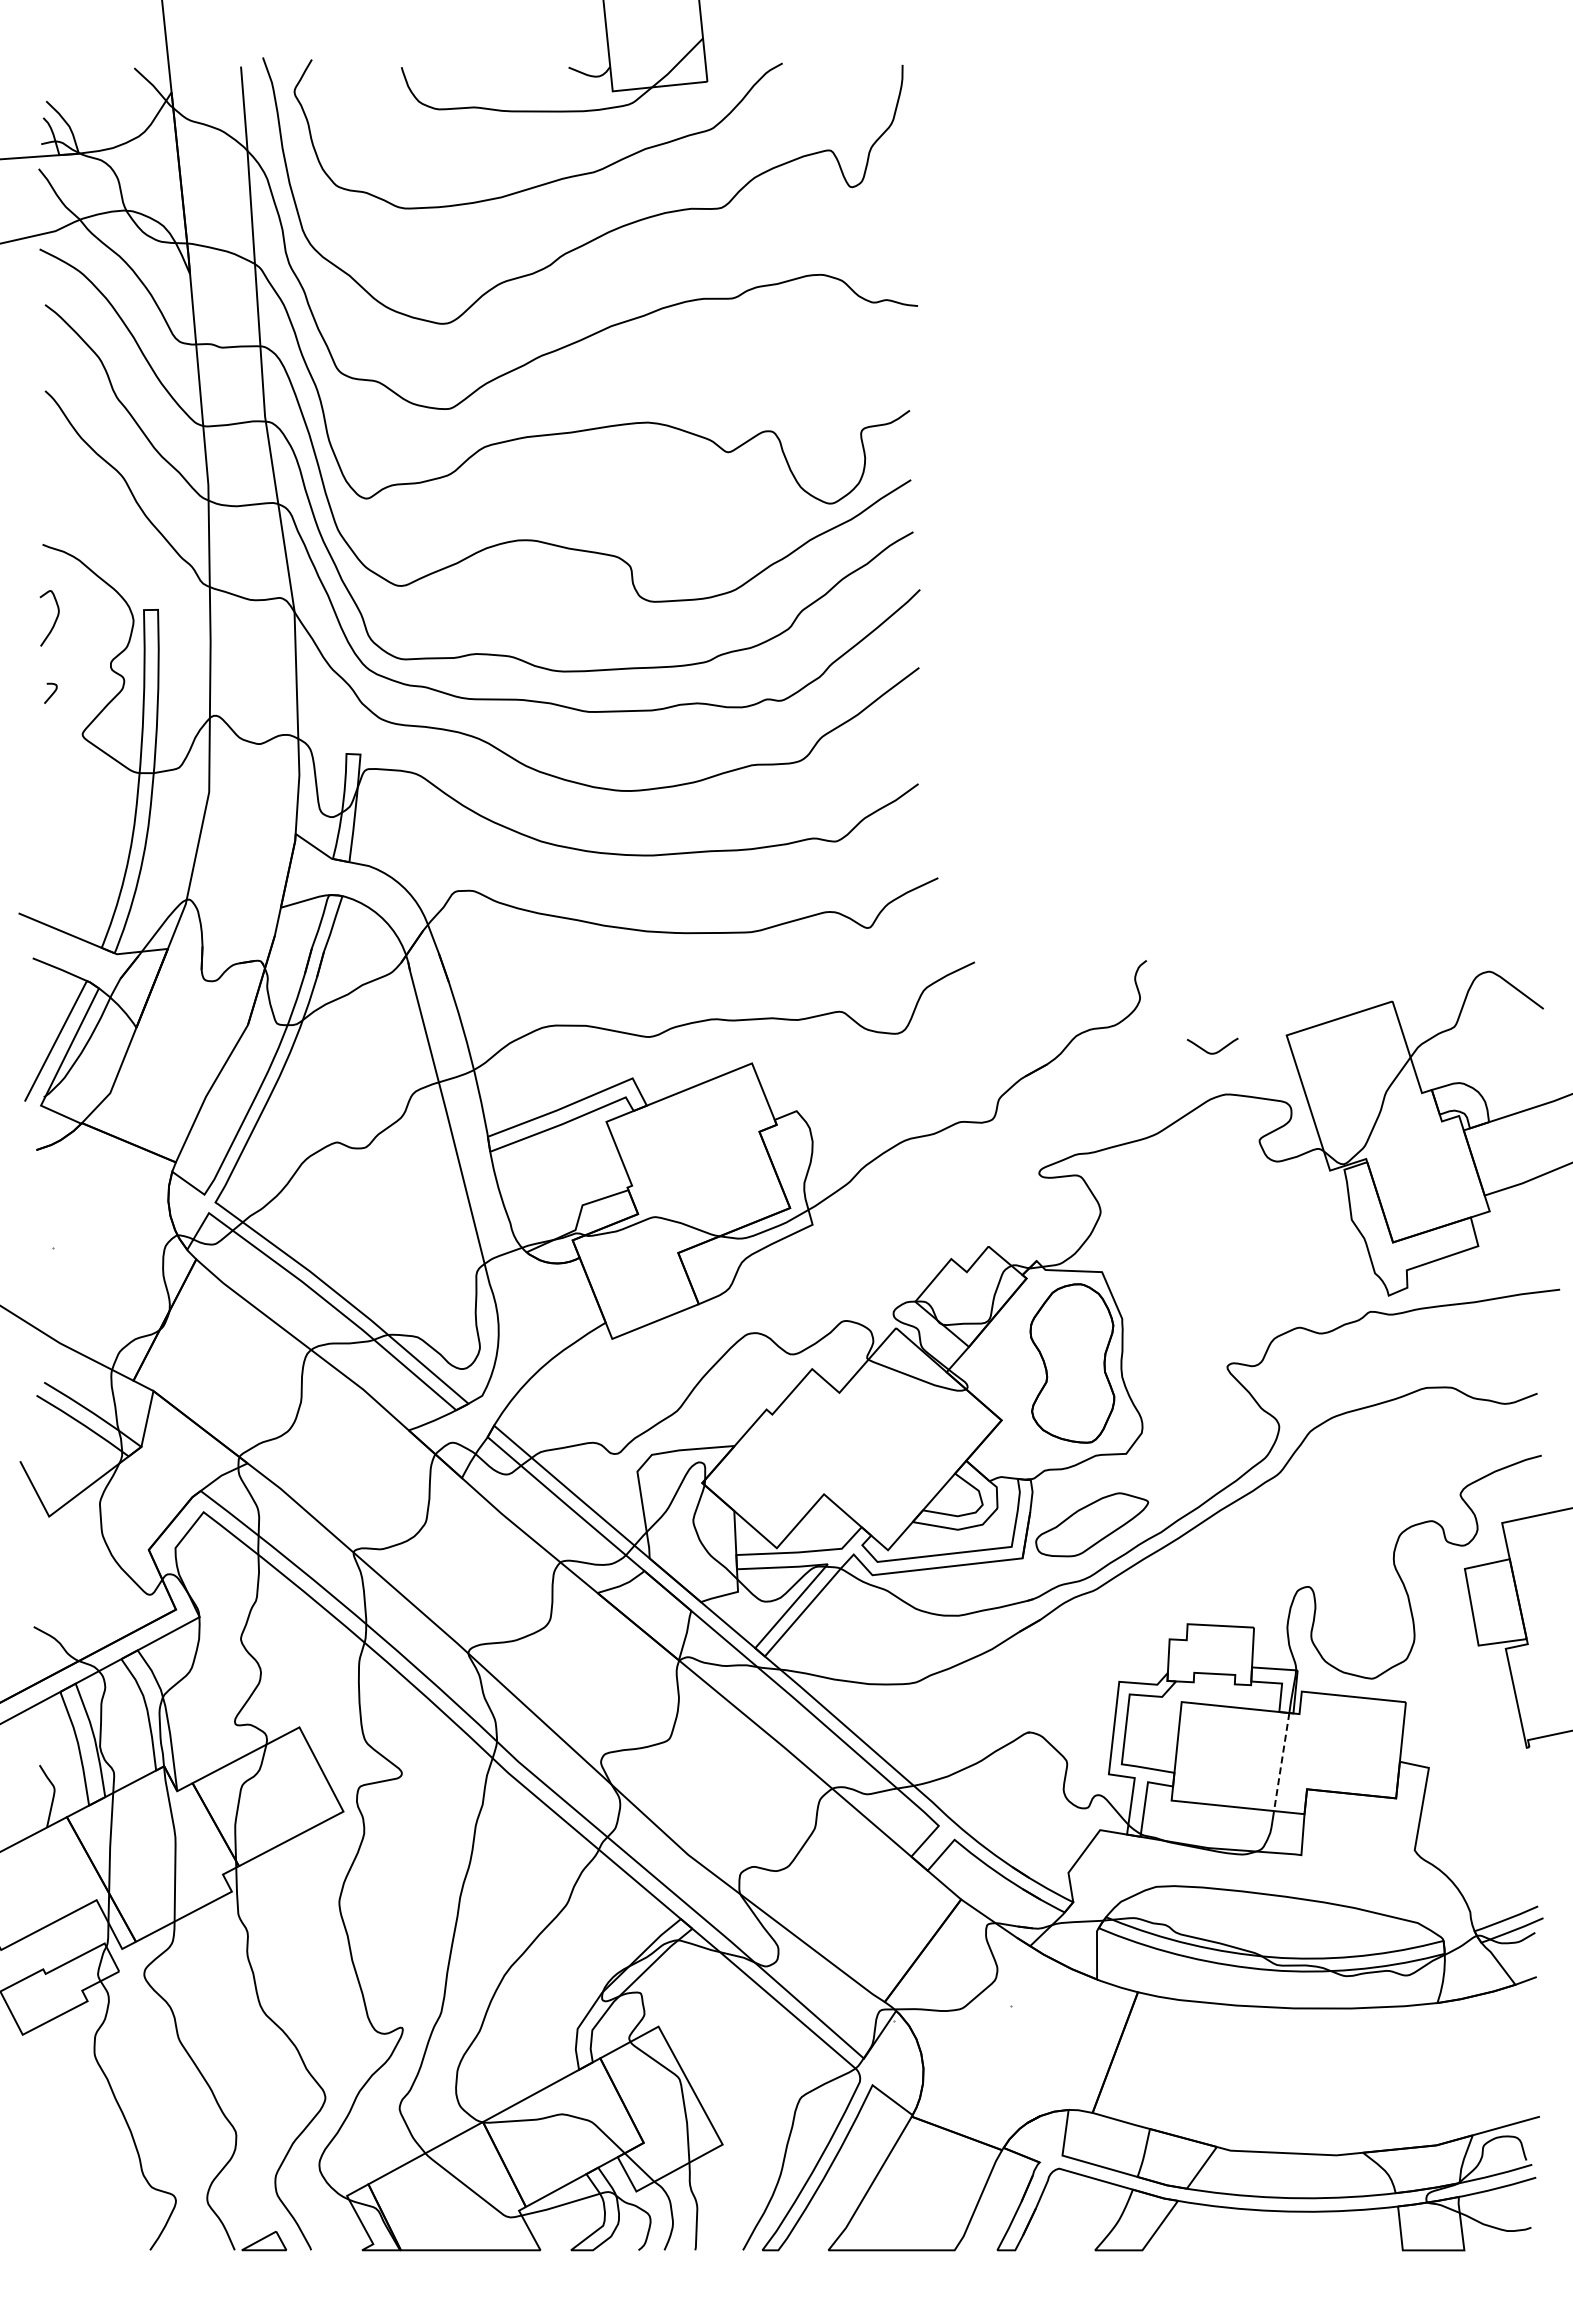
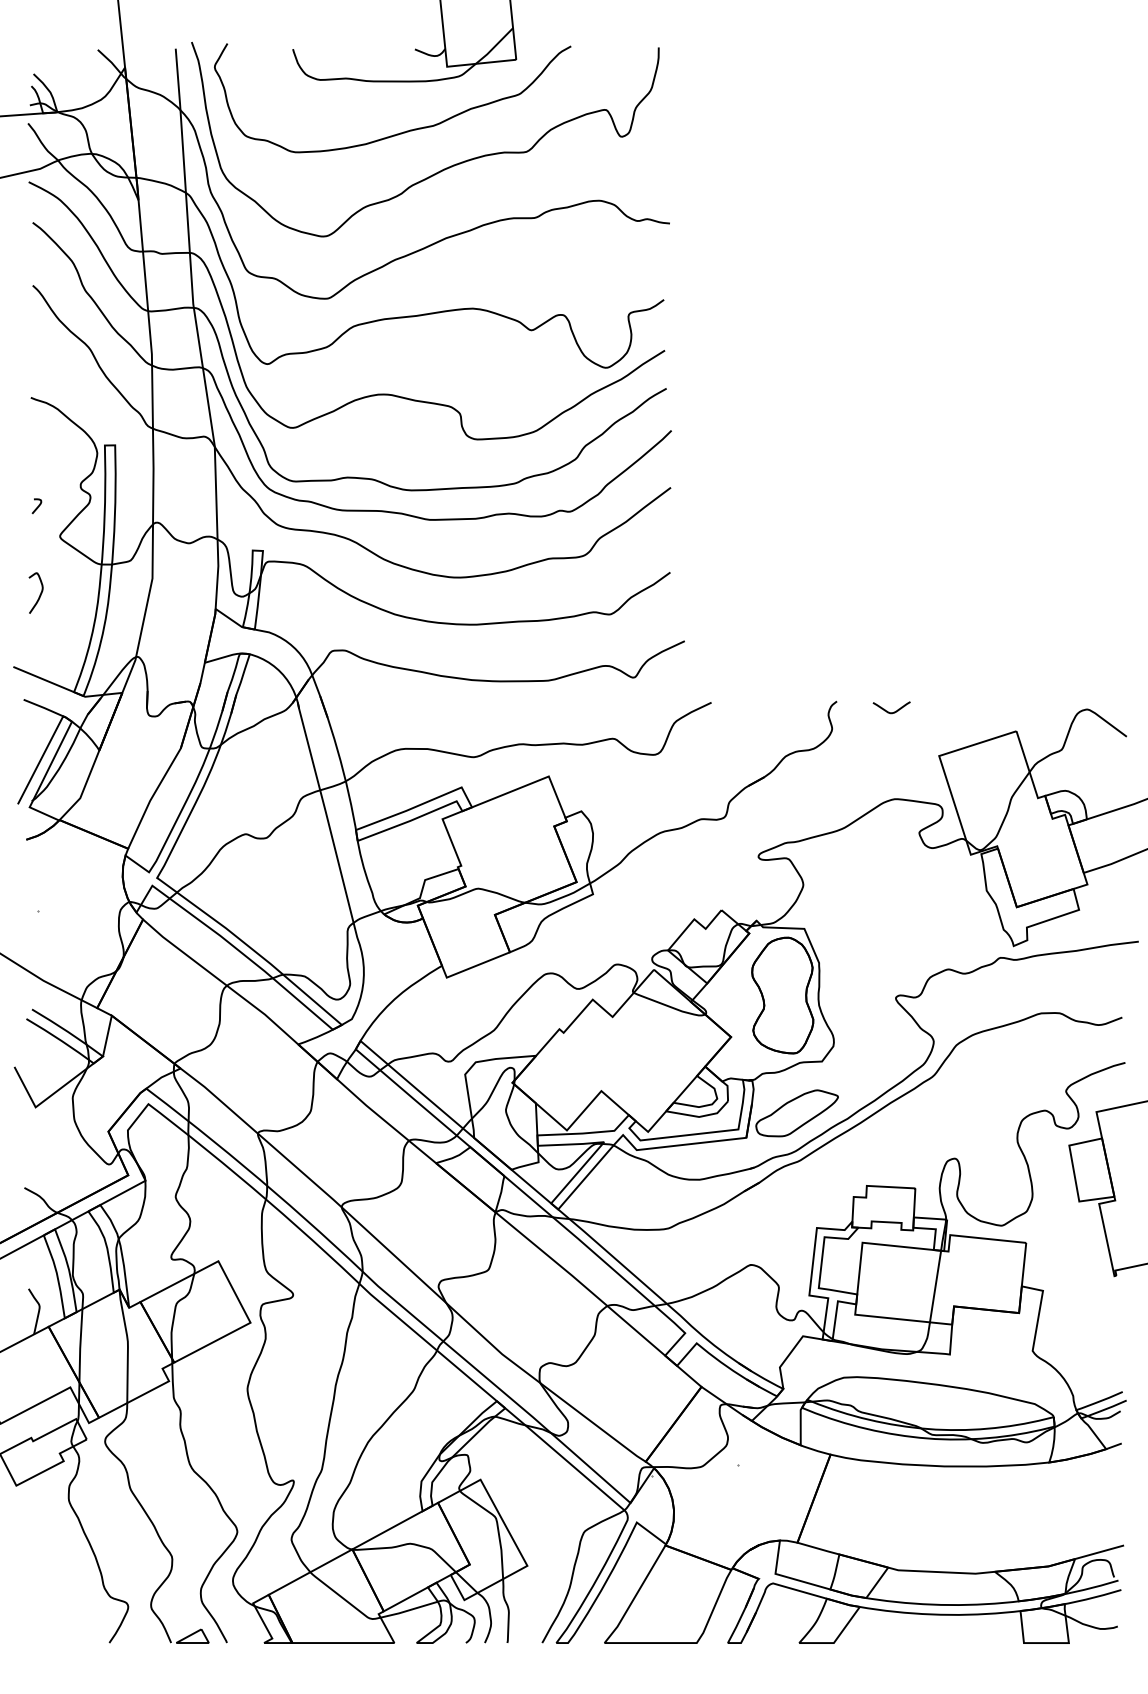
curve: (54, 621) -> (39, 595), moved
curve: (1212, 1052) -> (891, 712), moved
line: (1281, 1762) -> (935, 1286), dashed -> solid

